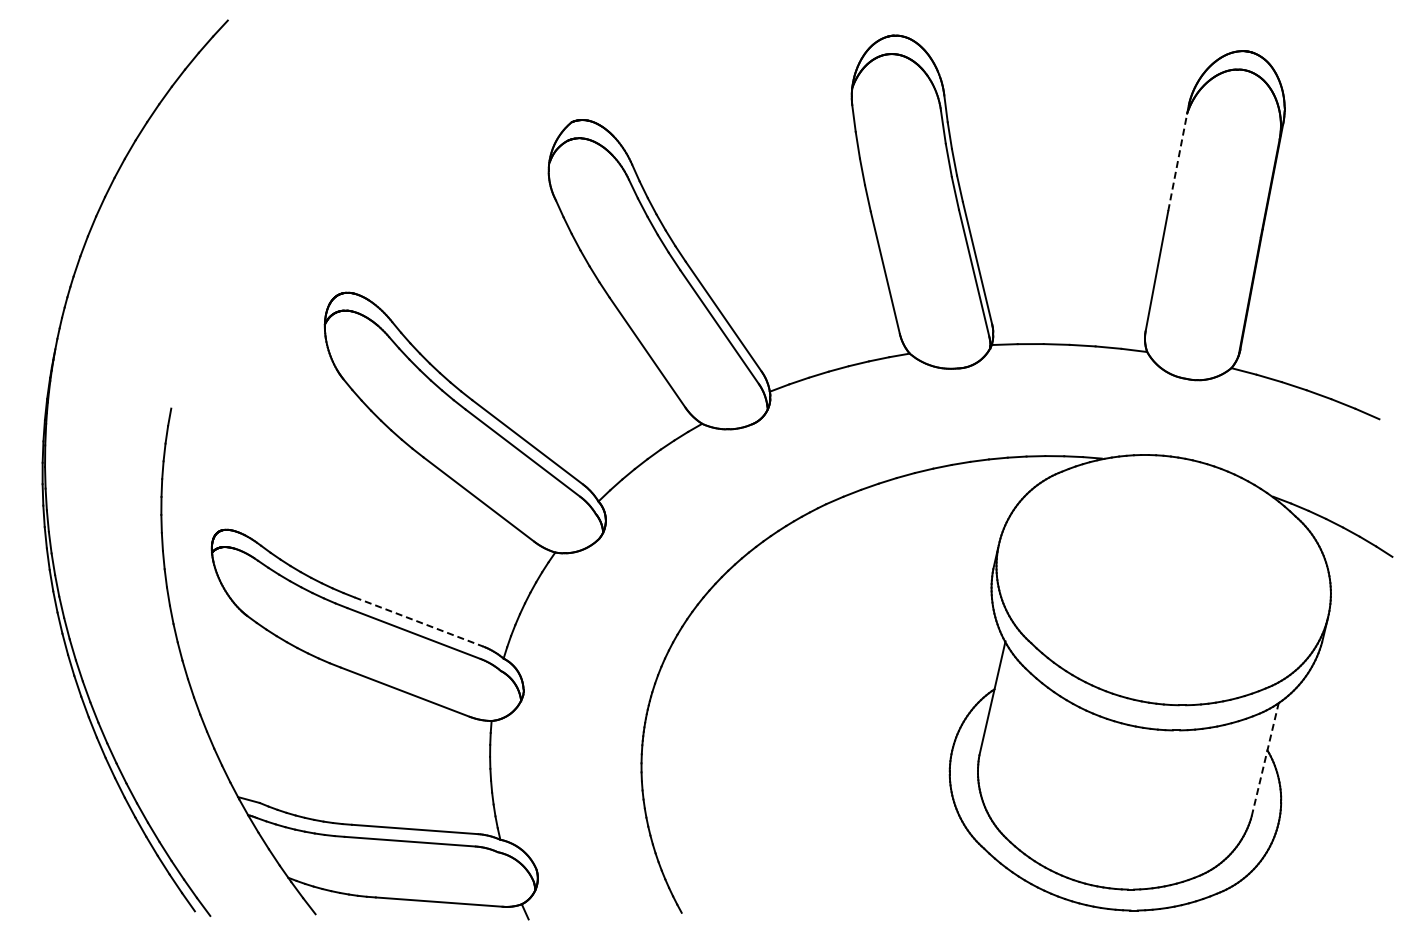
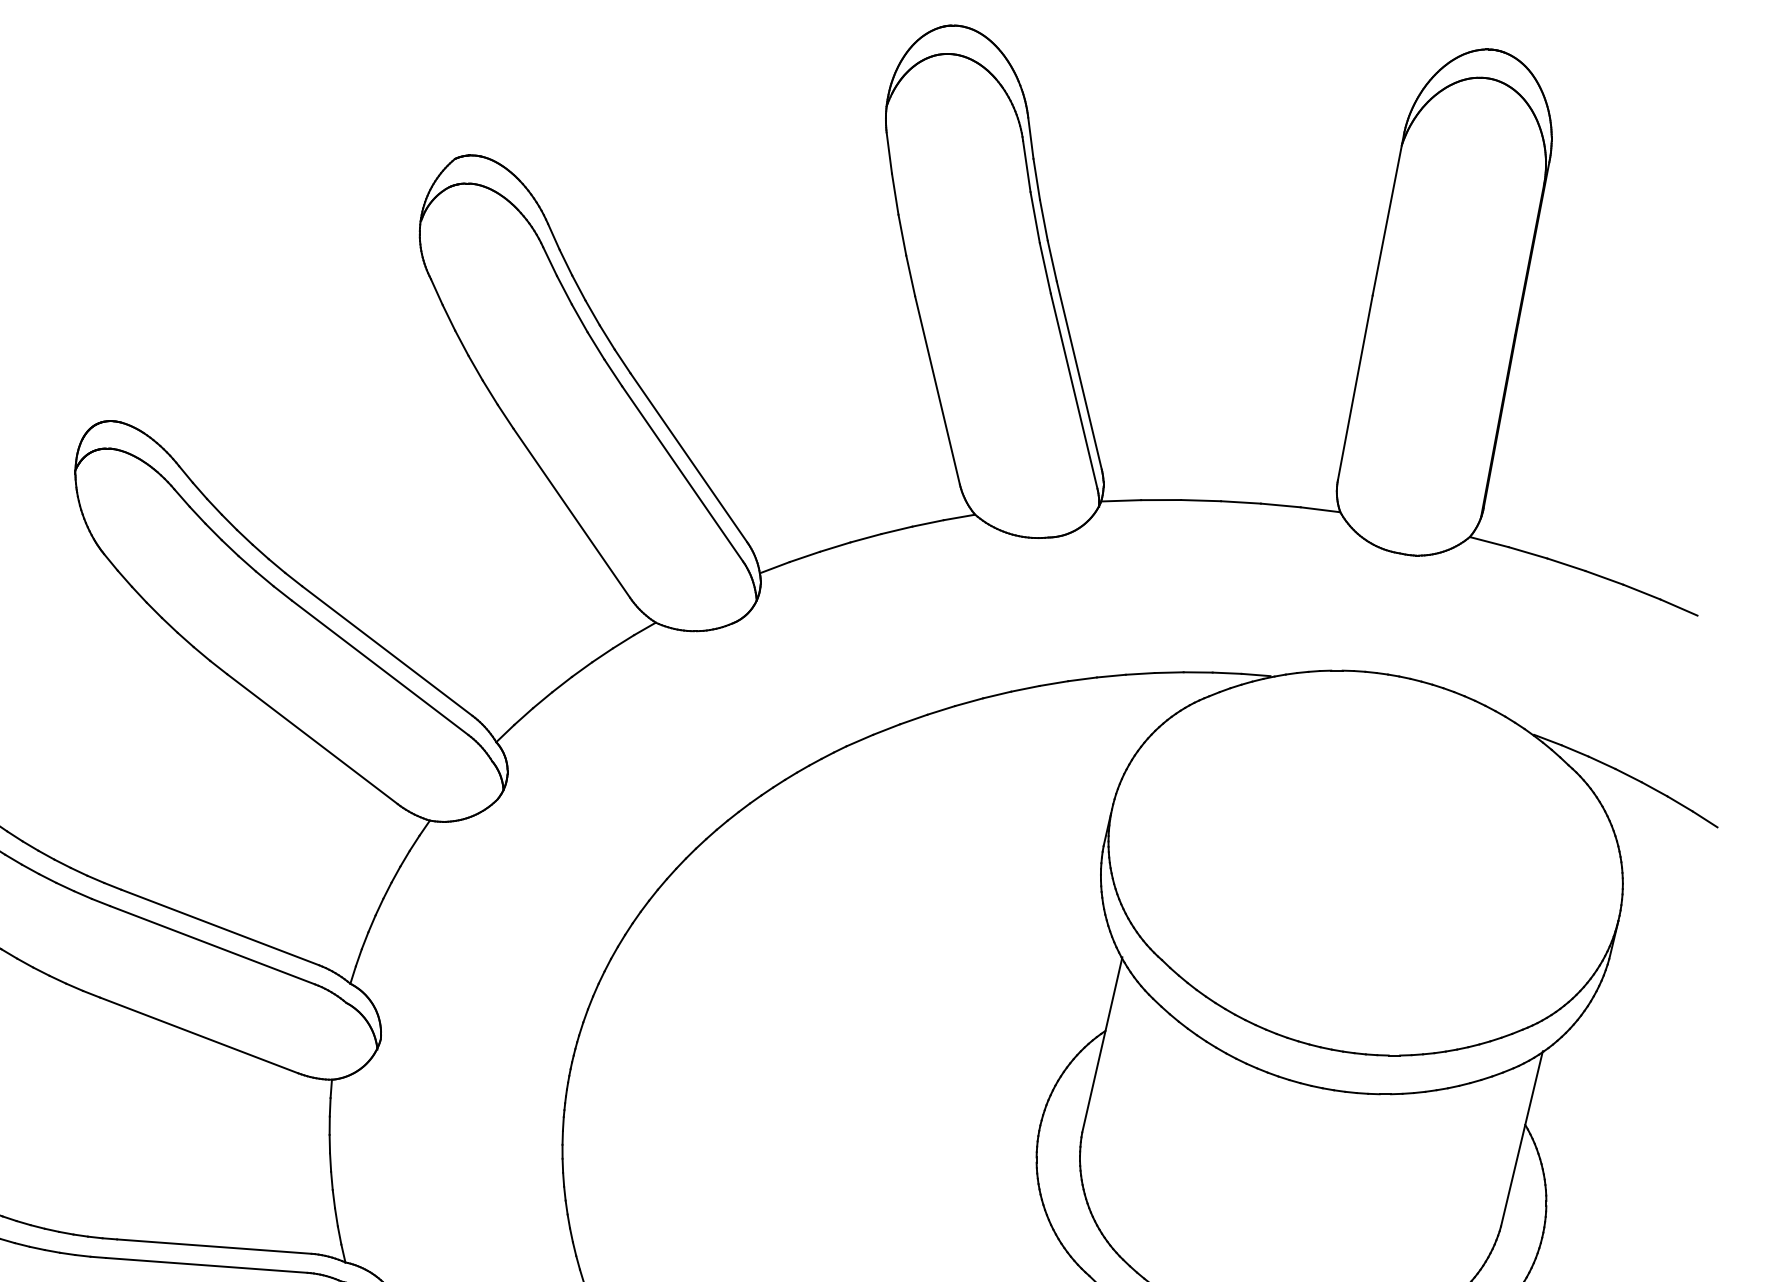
line: (1178, 158) -> (1388, 214), dashed -> solid
line: (419, 622) -> (221, 928), dashed -> solid
line: (1265, 759) -> (1522, 1138), dashed -> solid

